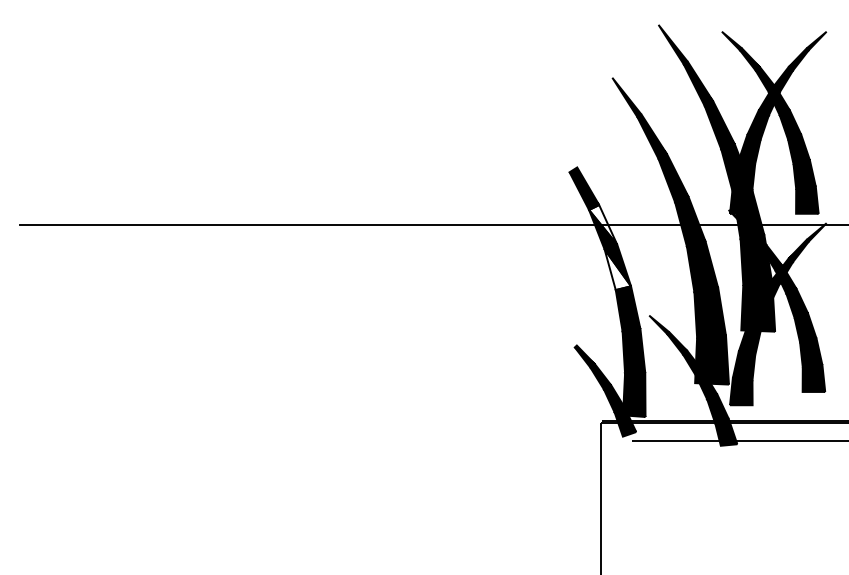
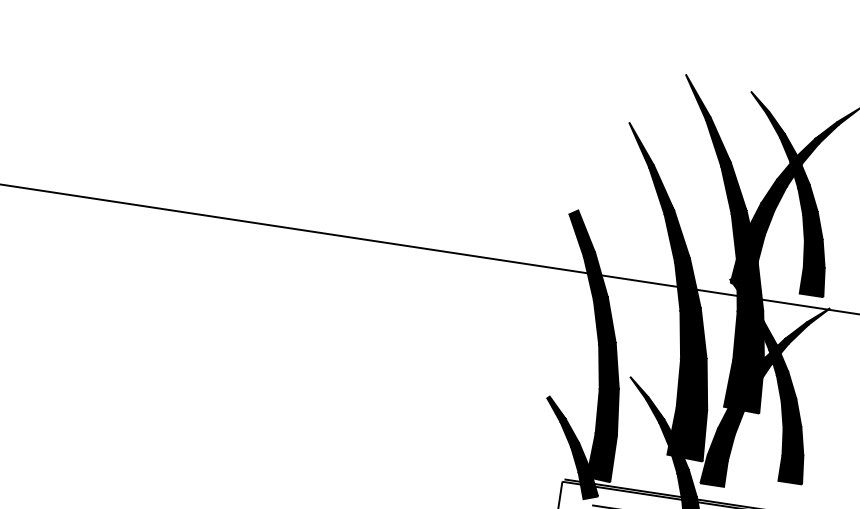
fill: (603, 224) -> (596, 274), added
fill: (617, 269) -> (604, 323), added

